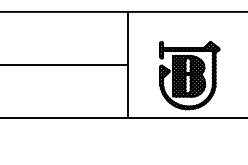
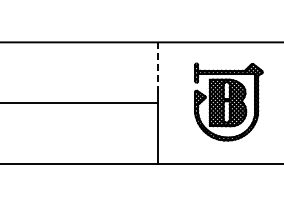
line: (127, 33) -> (157, 67), solid -> dashed
part: (189, 75) -> (228, 101), moved

